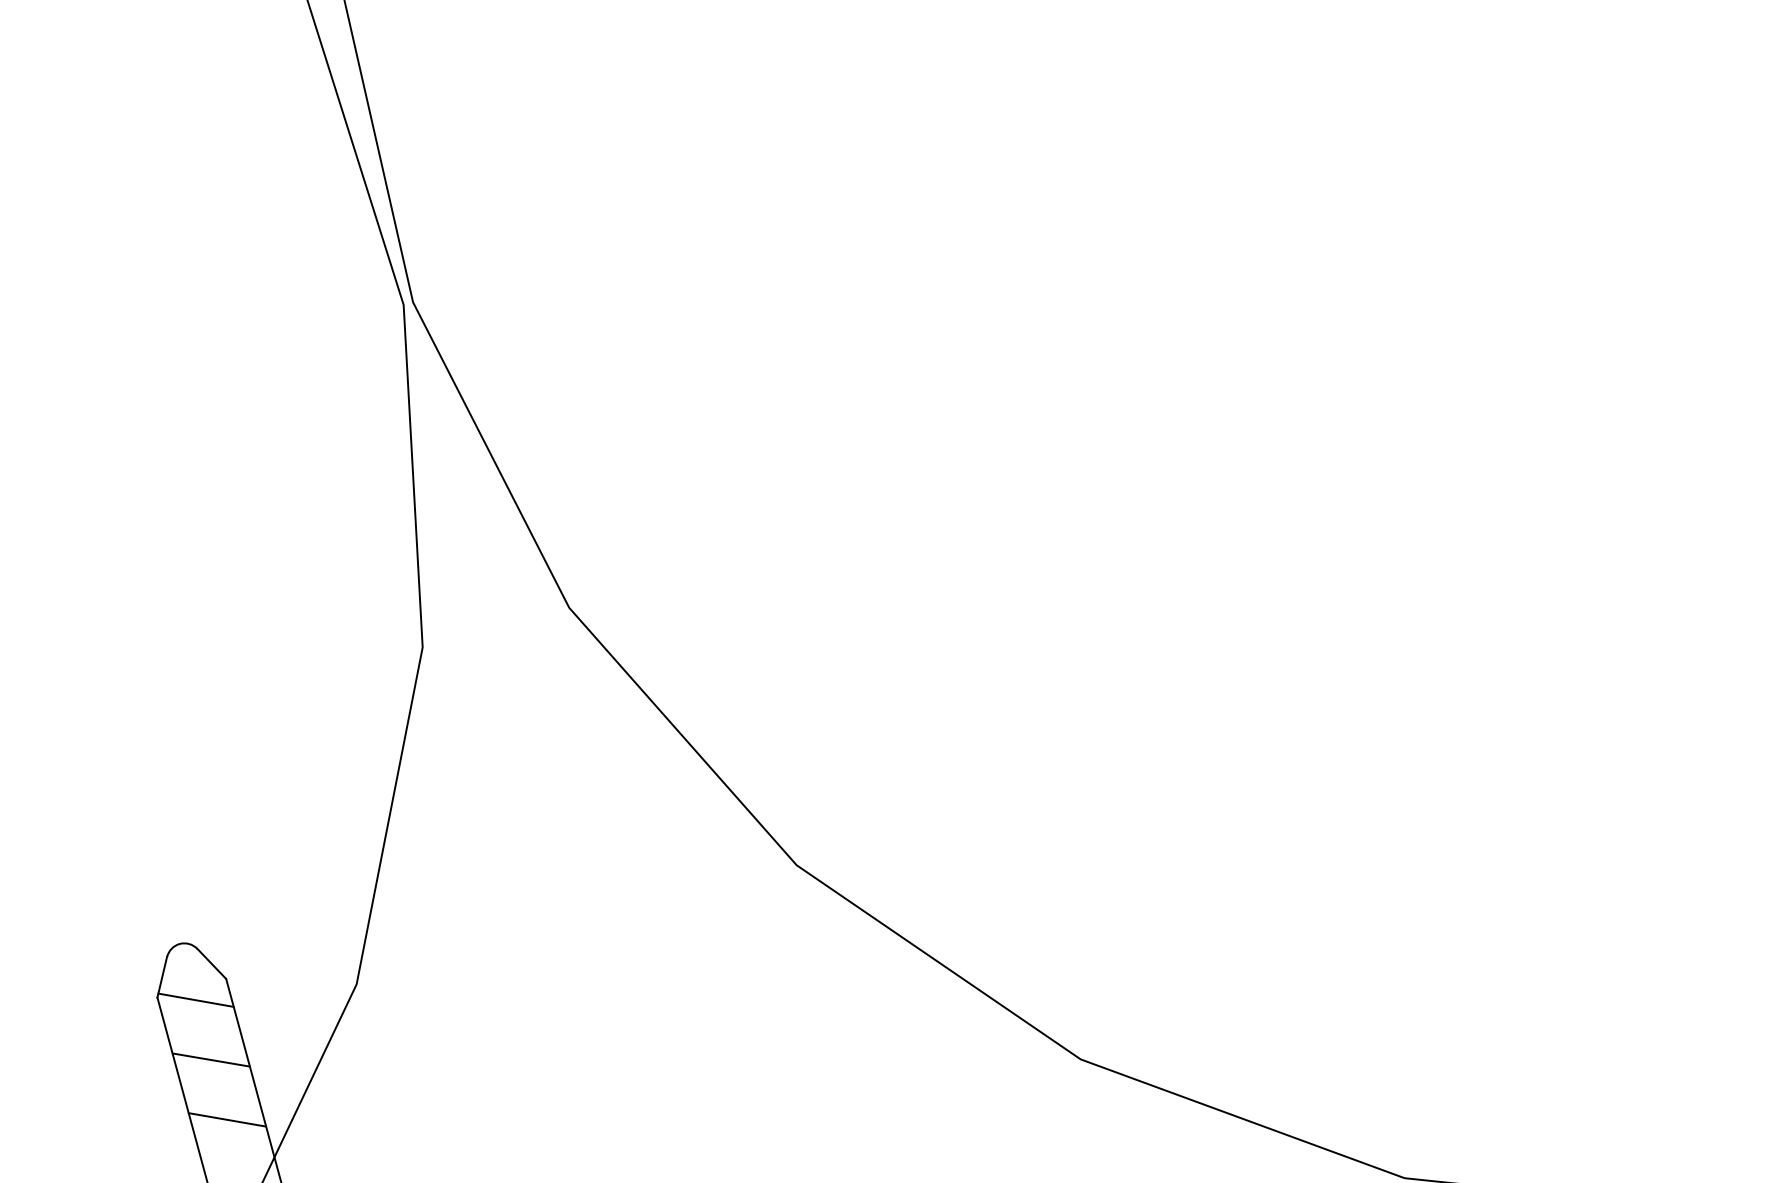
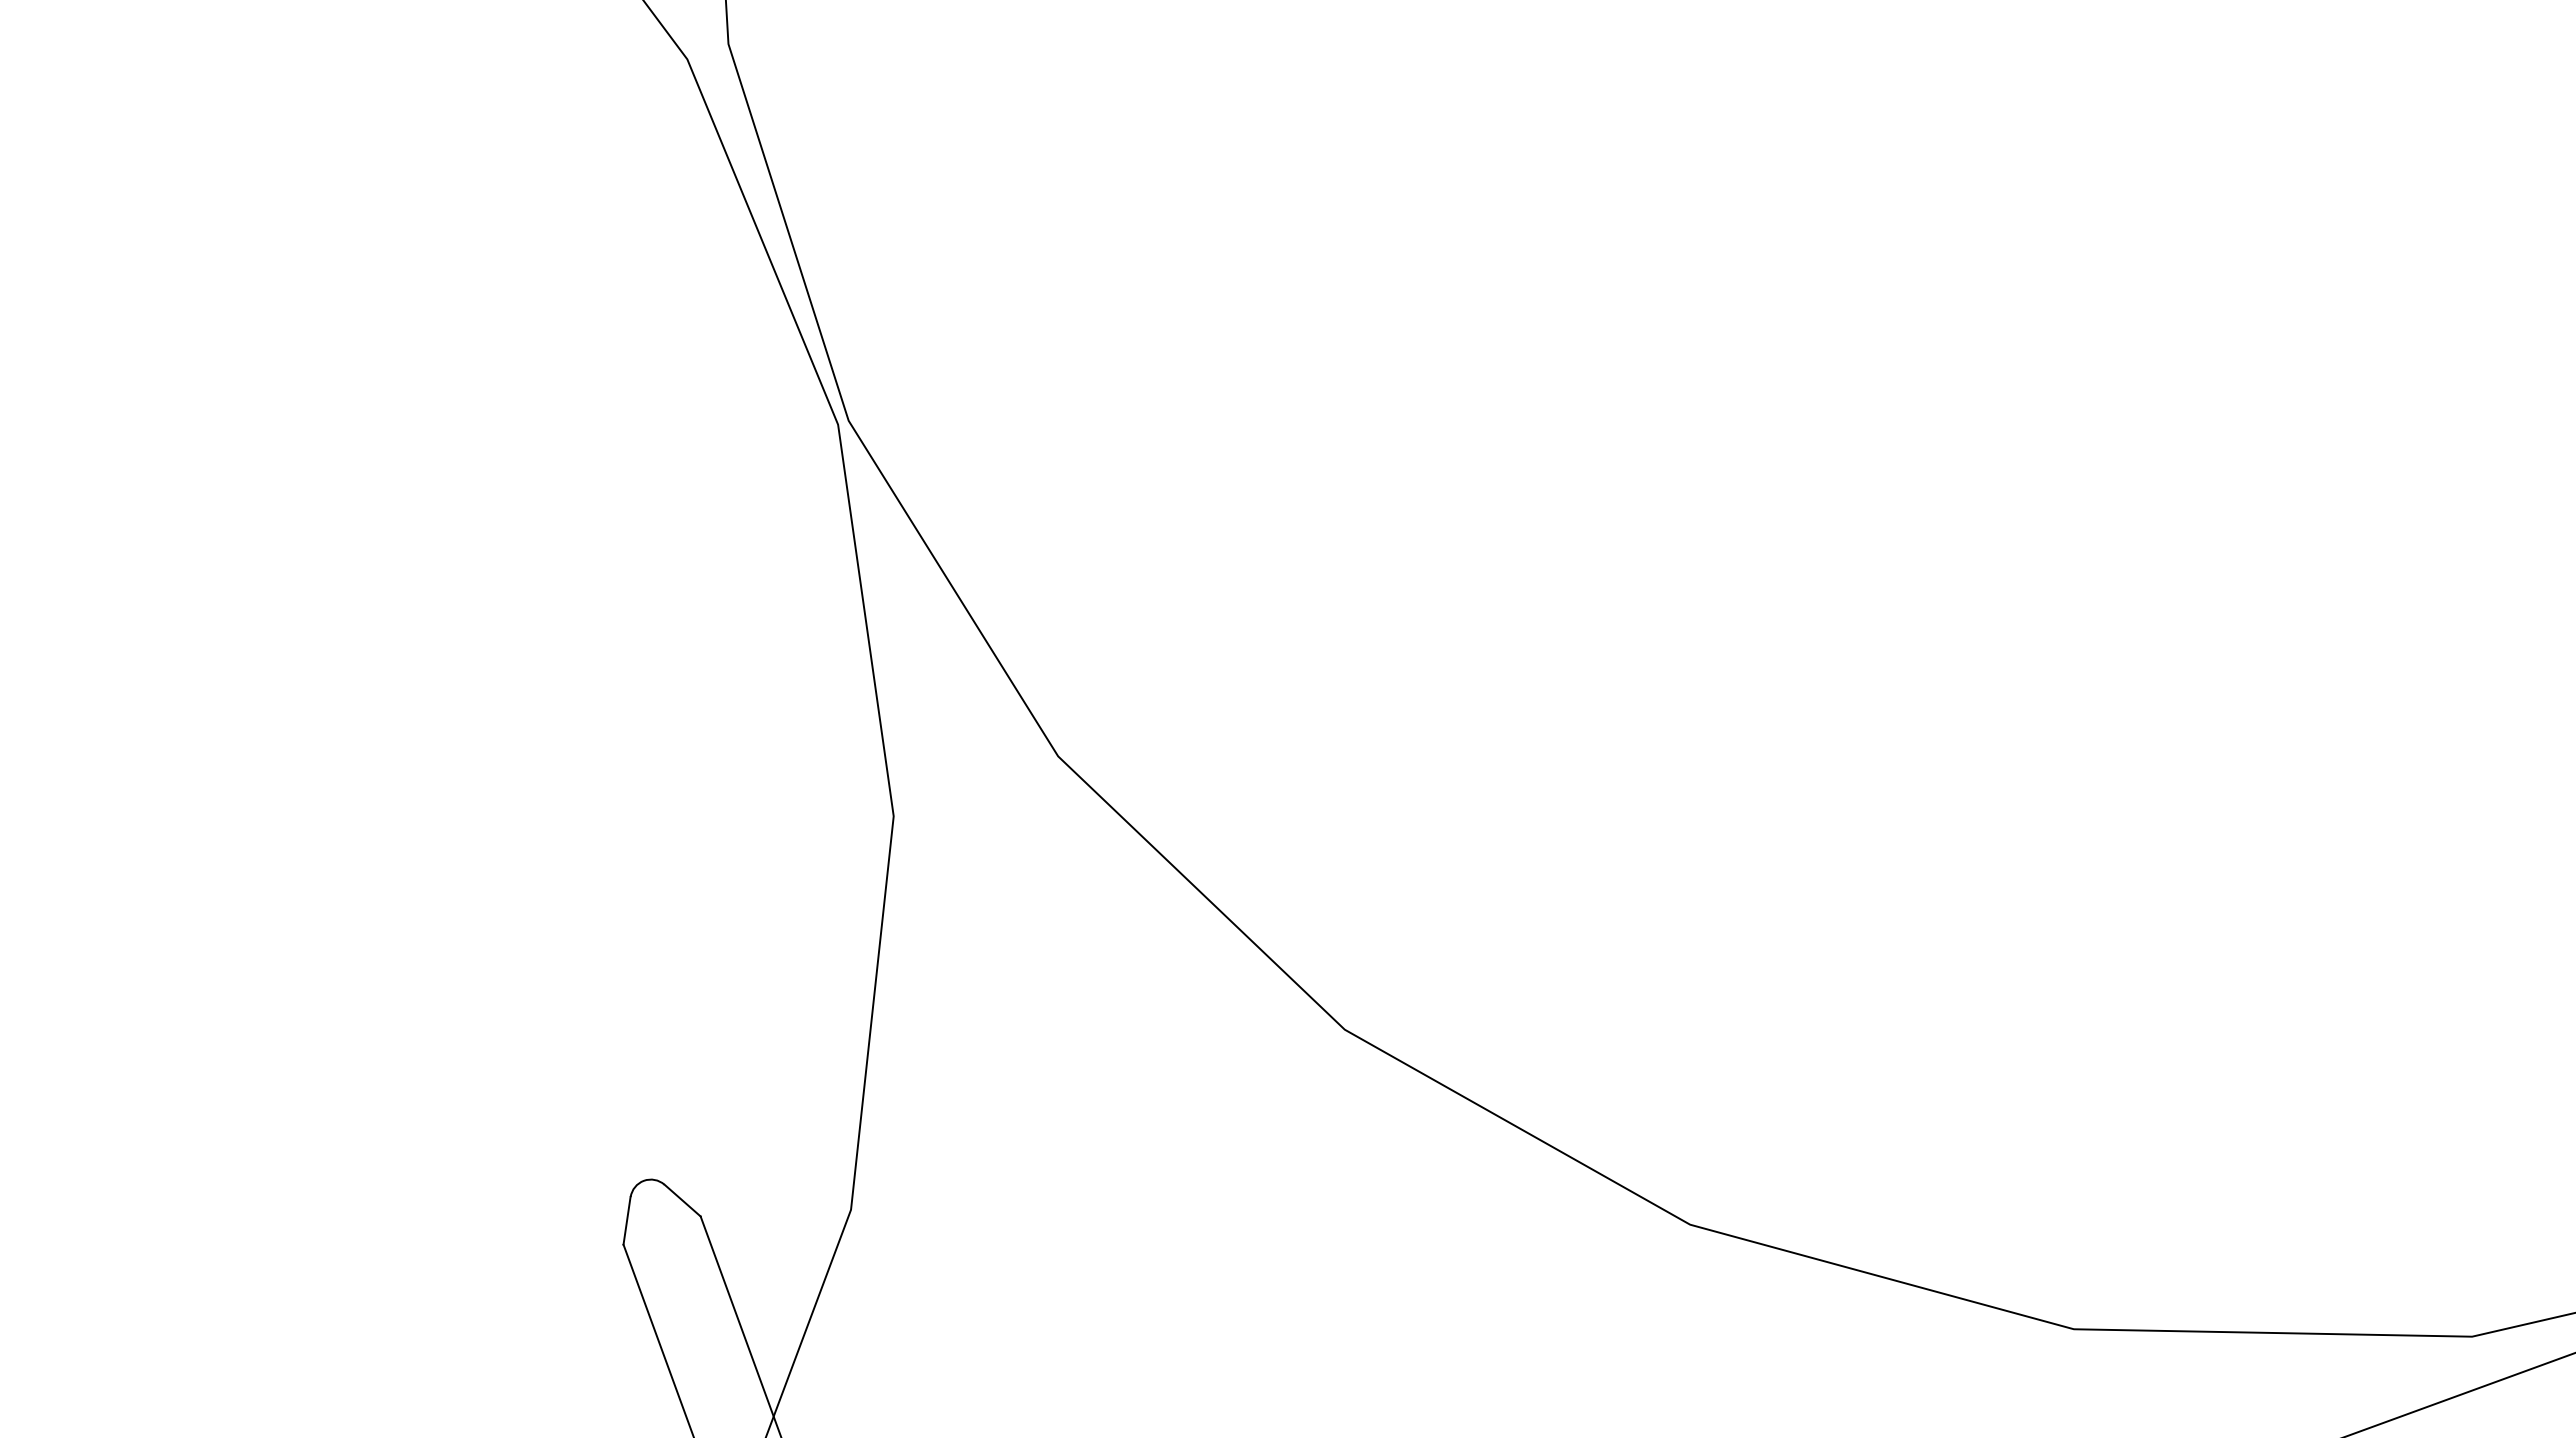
line: (196, 999) -> (668, 1243), removed
line: (211, 1059) -> (691, 1310), removed
line: (227, 1120) -> (715, 1378), removed

